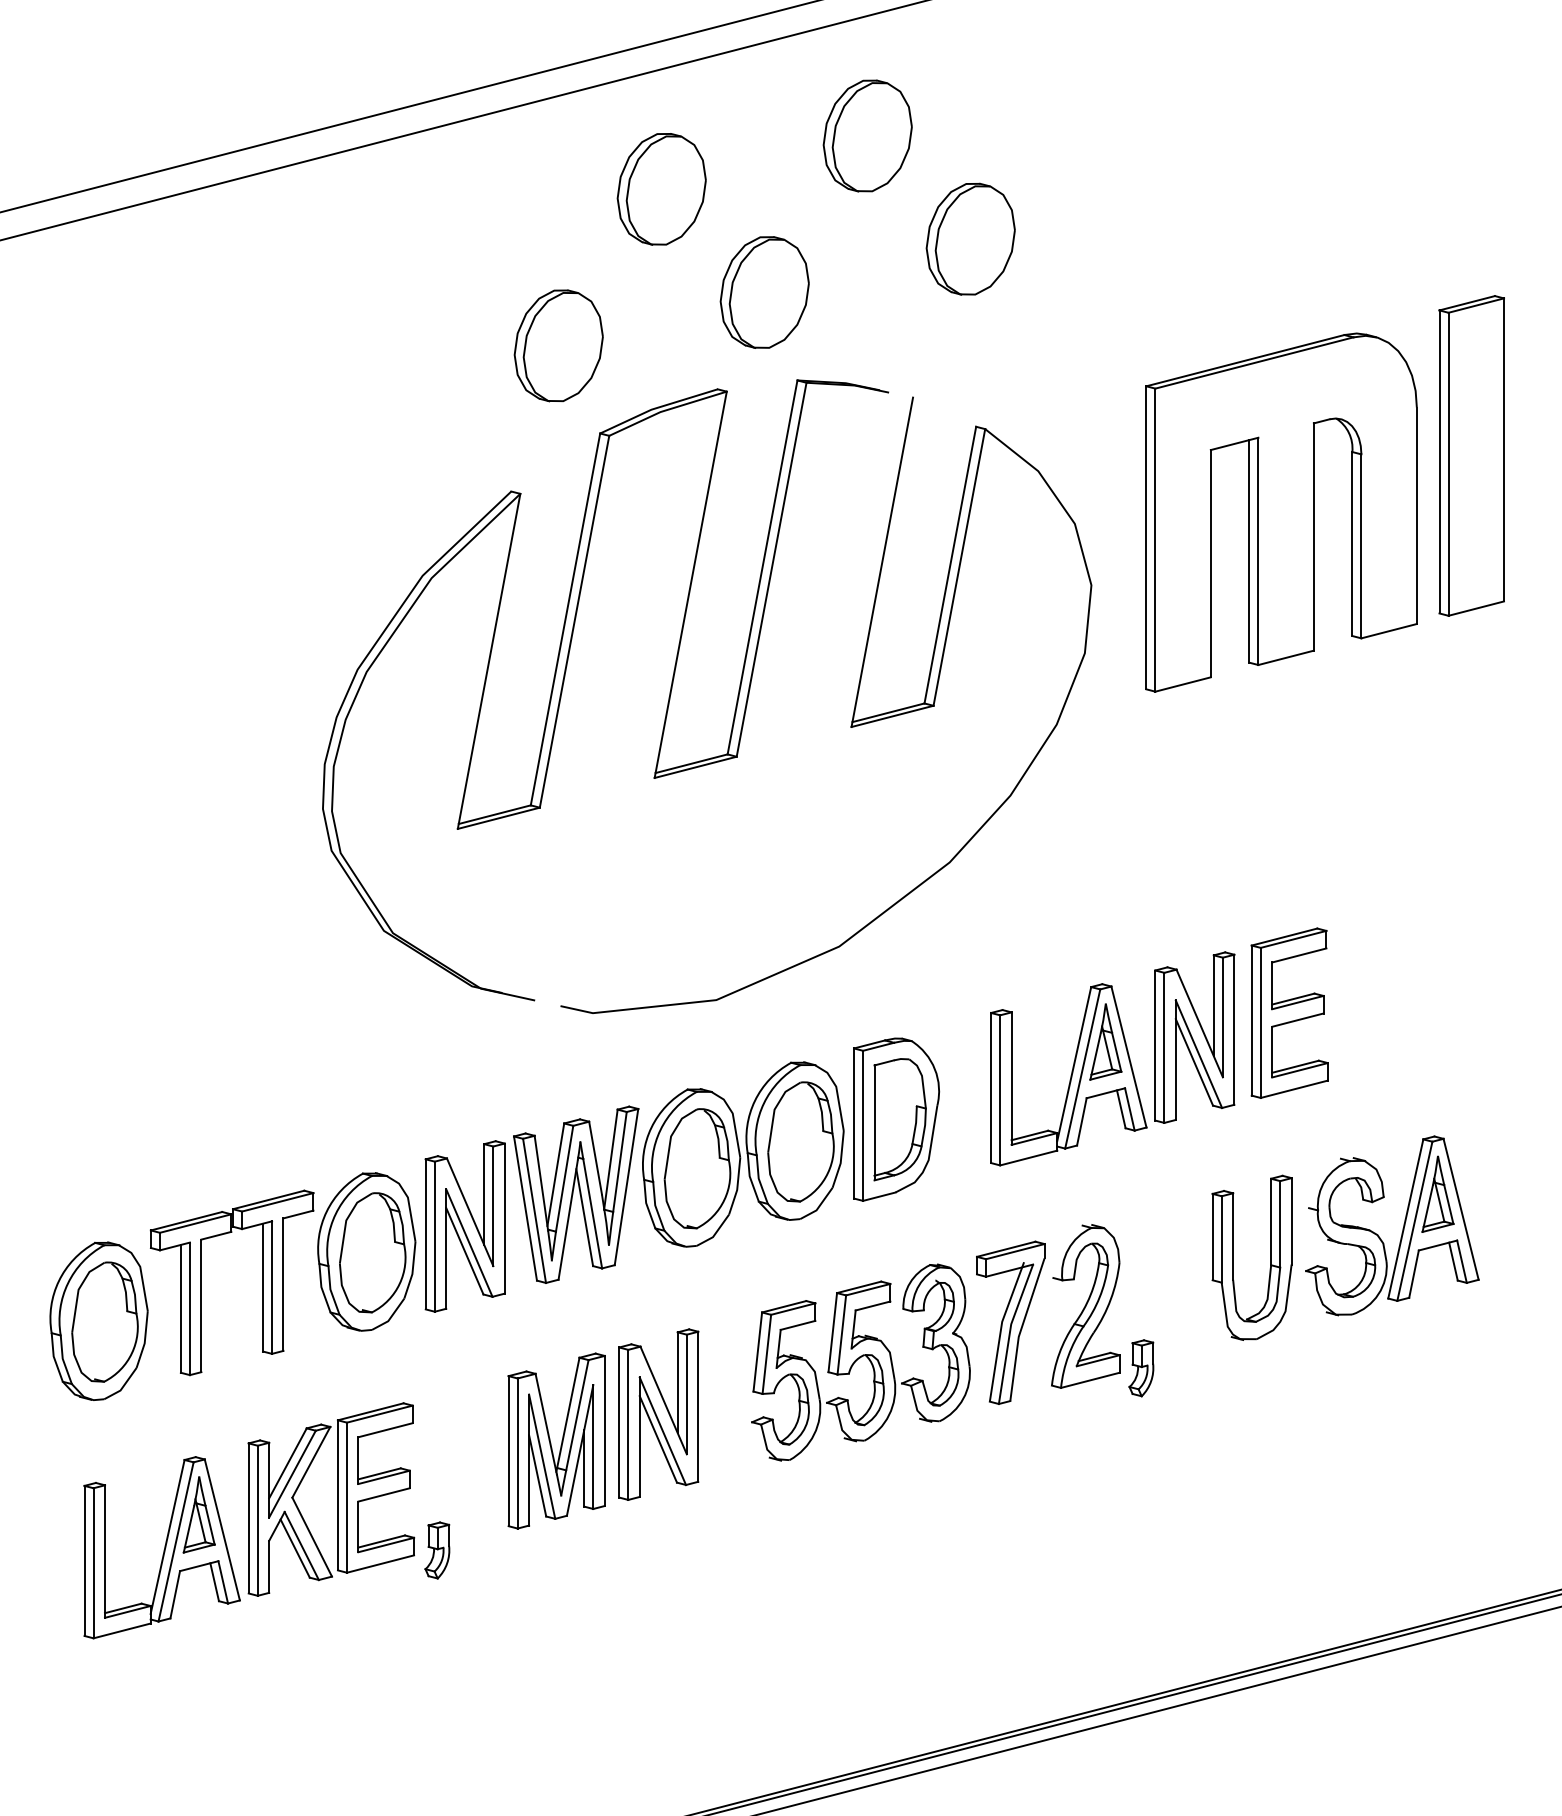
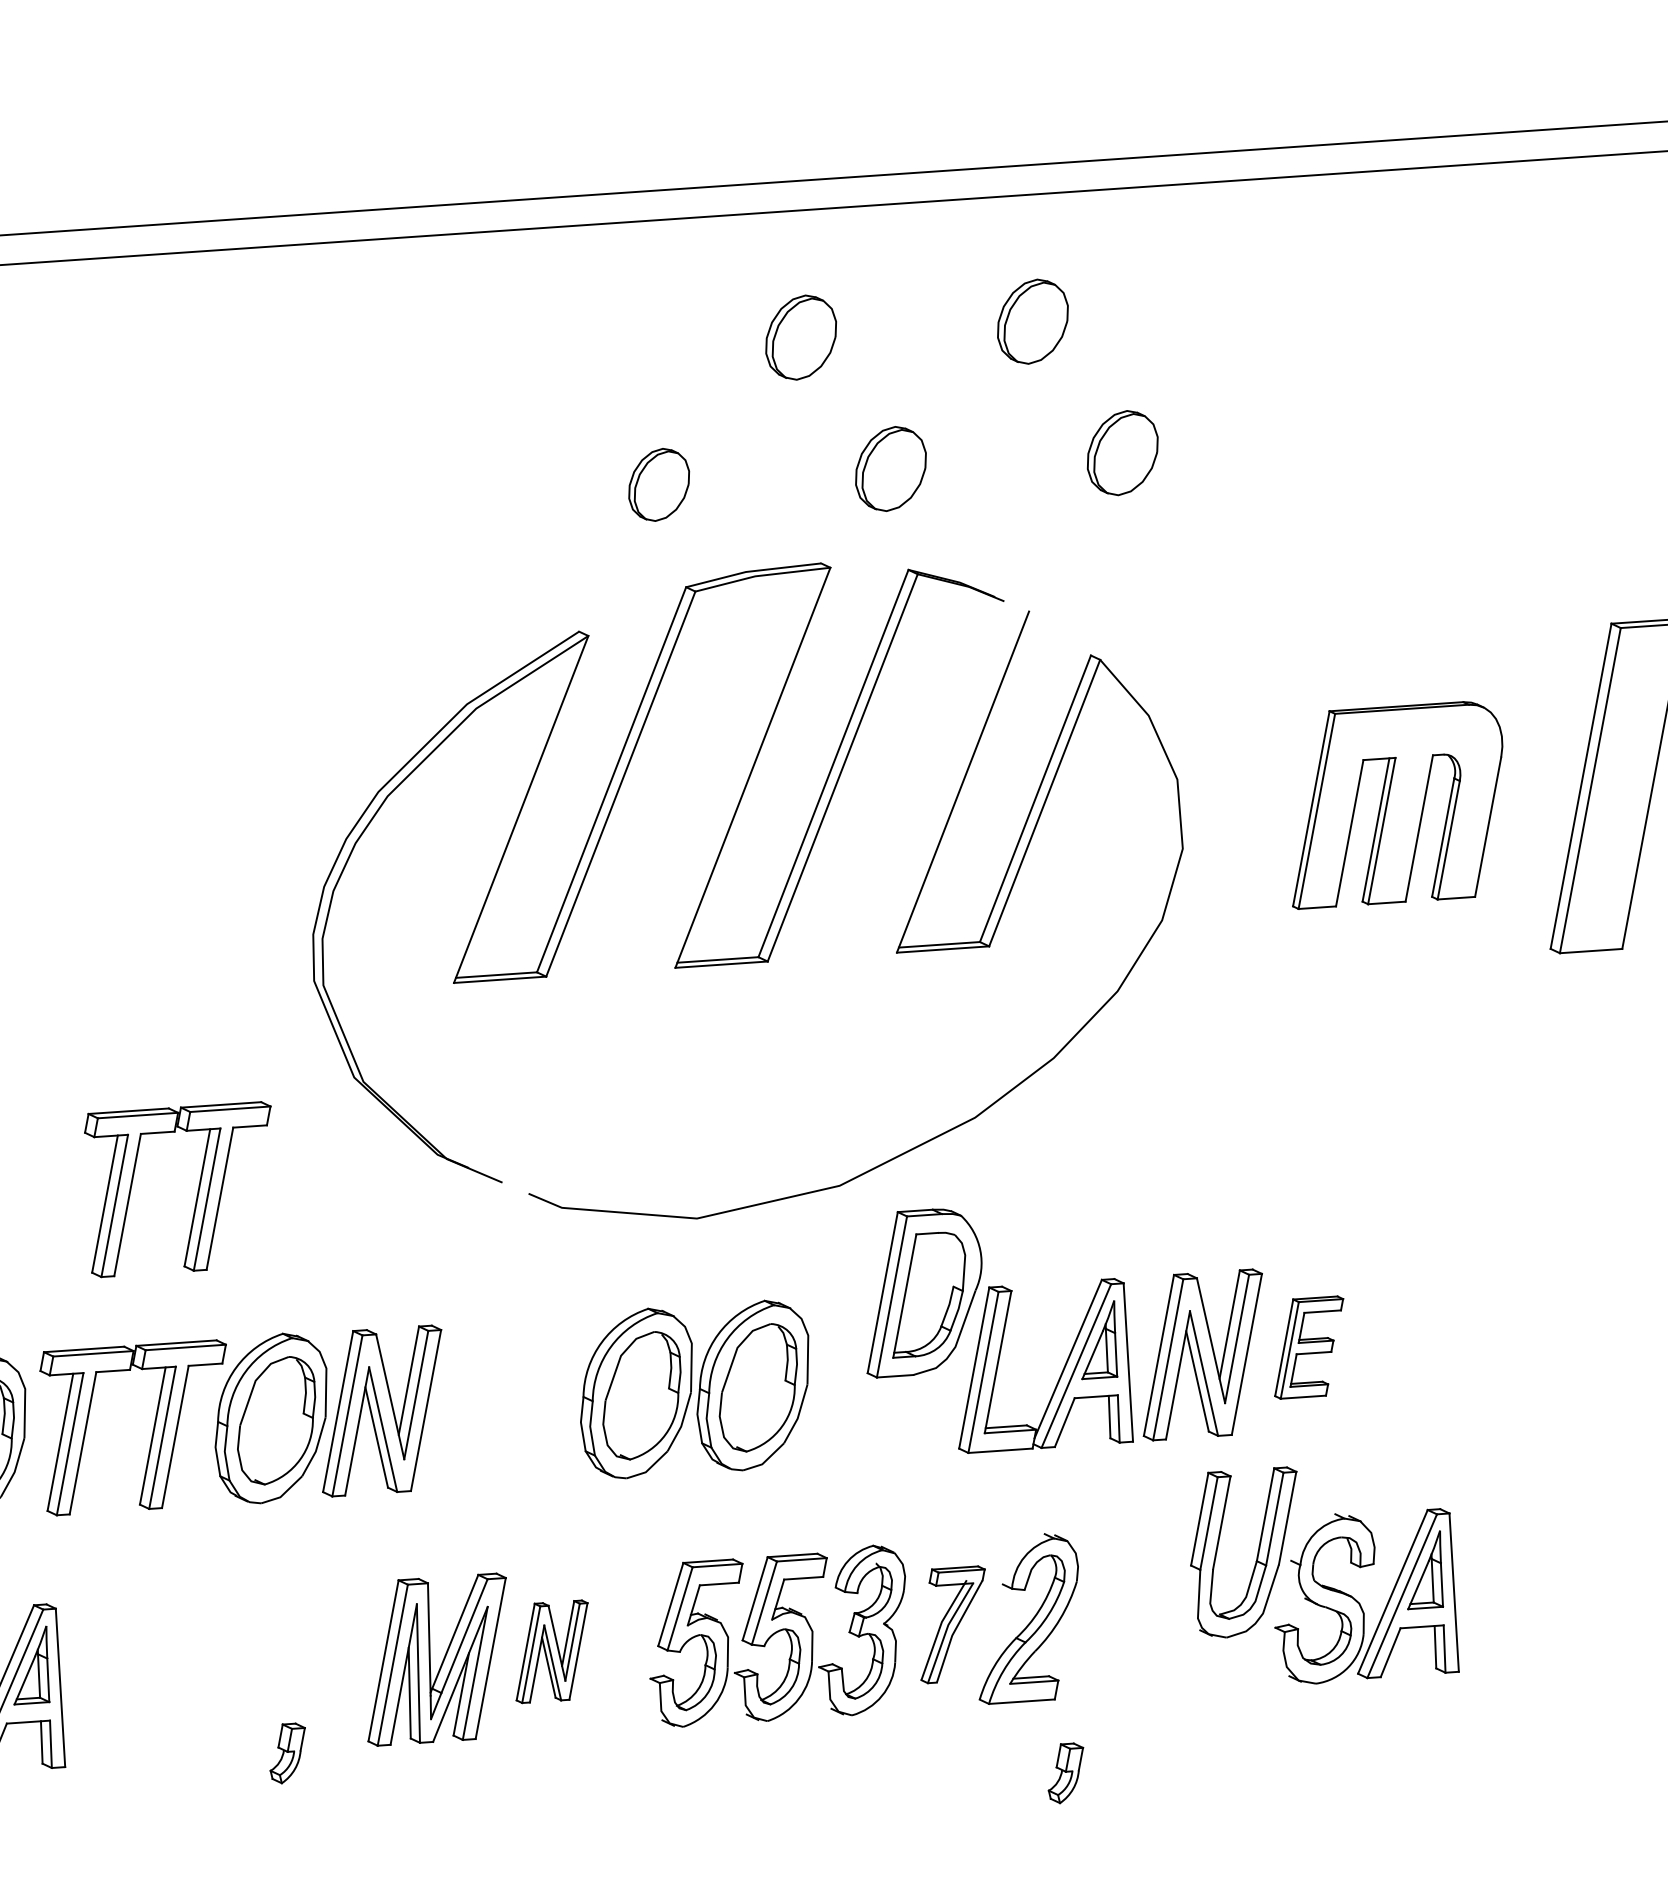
part: (867, 135) -> (1032, 321), size x0.7
part: (661, 189) -> (800, 337), size x0.7
part: (970, 238) -> (1122, 452), size x0.7
part: (764, 292) -> (890, 468), size x0.7
part: (558, 345) -> (659, 484), size x0.6
part: (1281, 512) -> (1401, 808), size x0.6
part: (1289, 1012) -> (1309, 1346), size x0.6
part: (201, 1060) -> (132, 1179), added
part: (896, 1119) -> (929, 1296), moved
part: (576, 1194) -> (507, 1399), removed
part: (1233, 1257) -> (1218, 1545), moved
part: (1010, 1322) -> (947, 1623), size x0.7
part: (1141, 1368) -> (1065, 1773), moved
part: (658, 1414) -> (551, 1651), size x0.6
part: (331, 1499) -> (183, 1677), removed

